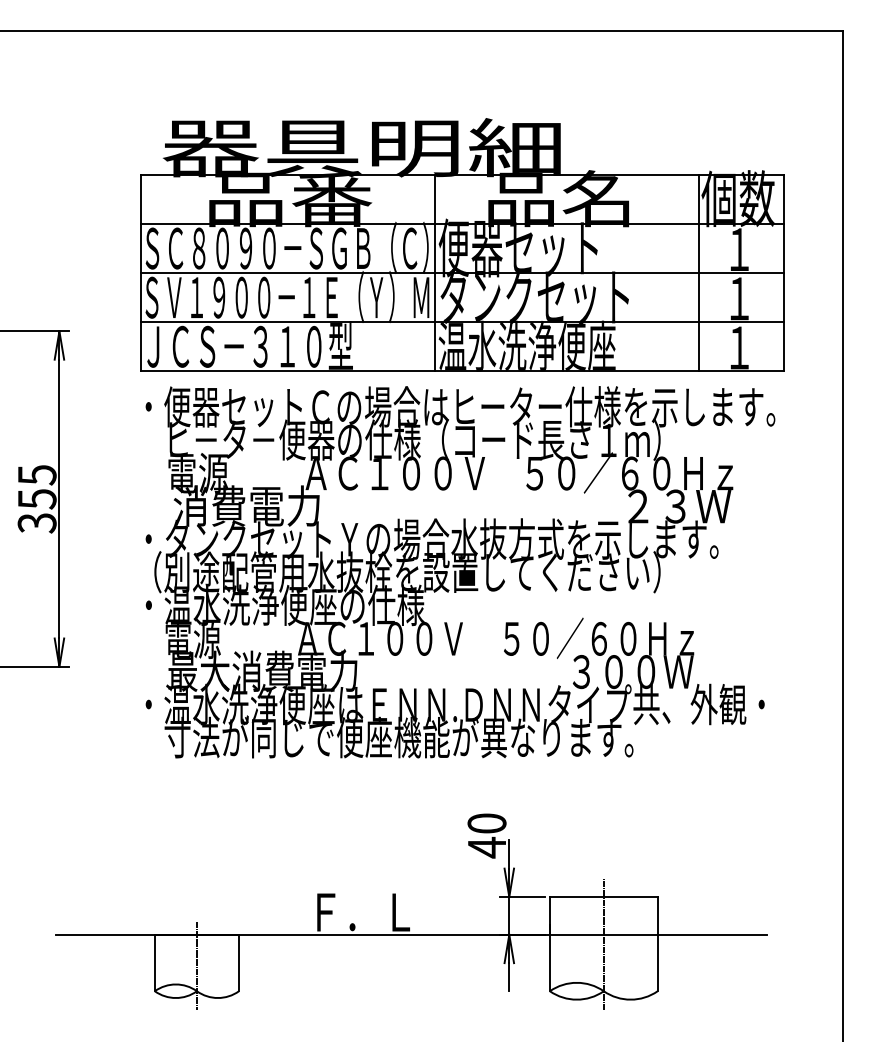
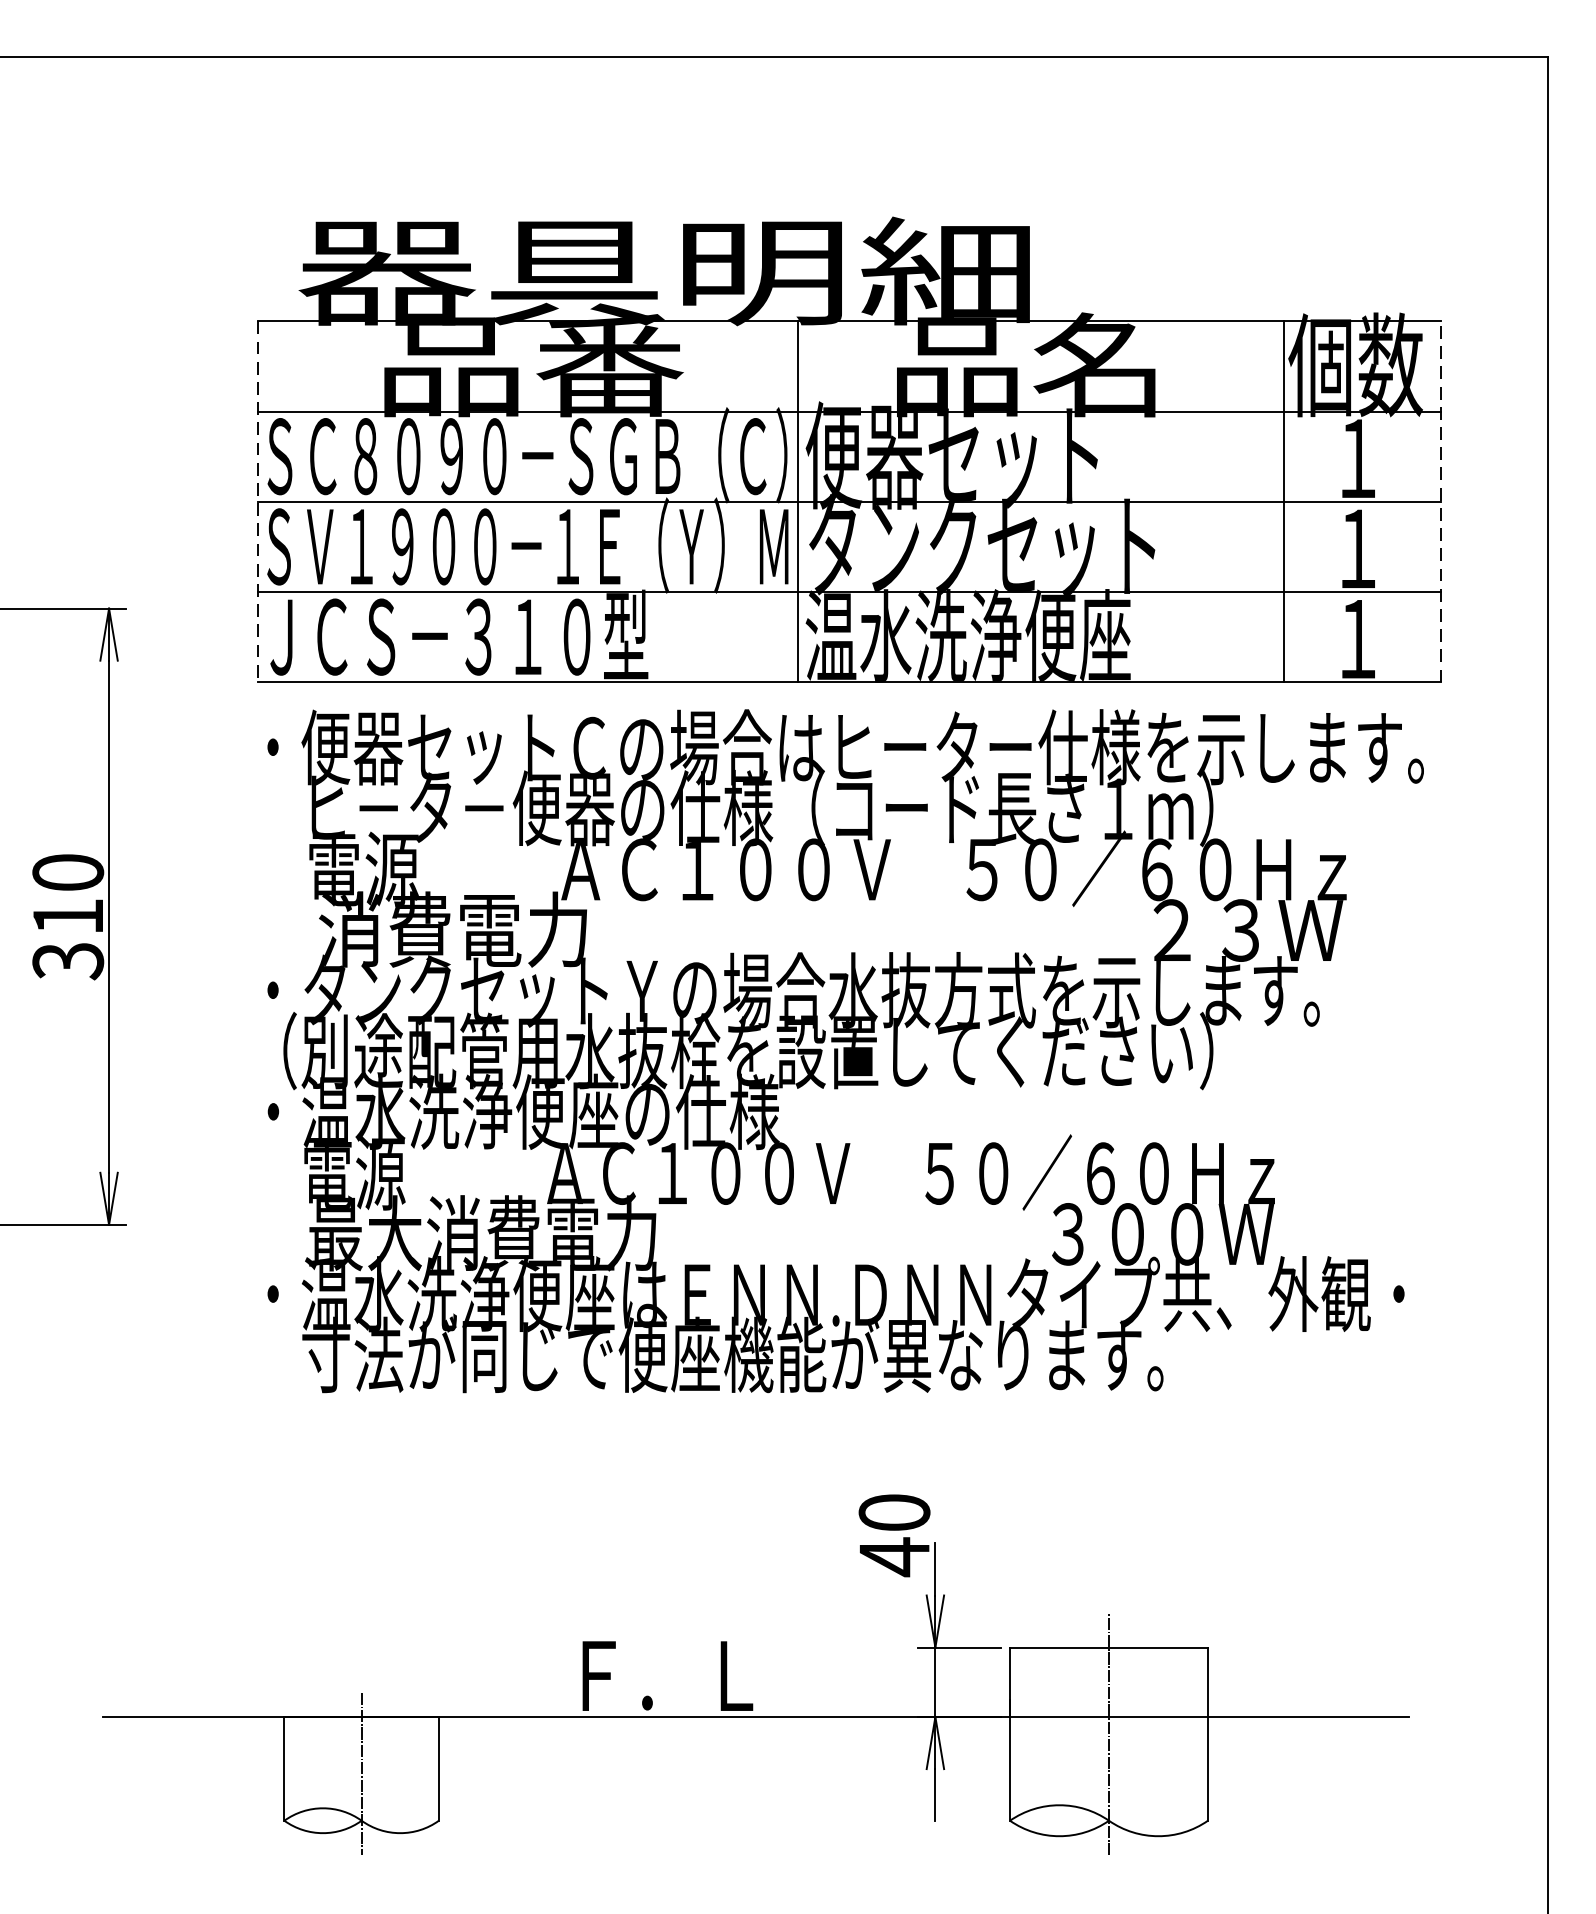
line: (784, 272) -> (1440, 500), solid -> dashed
line: (140, 273) -> (257, 502), solid -> dashed
text: (36, 487) -> (66, 895), 355 -> 310

